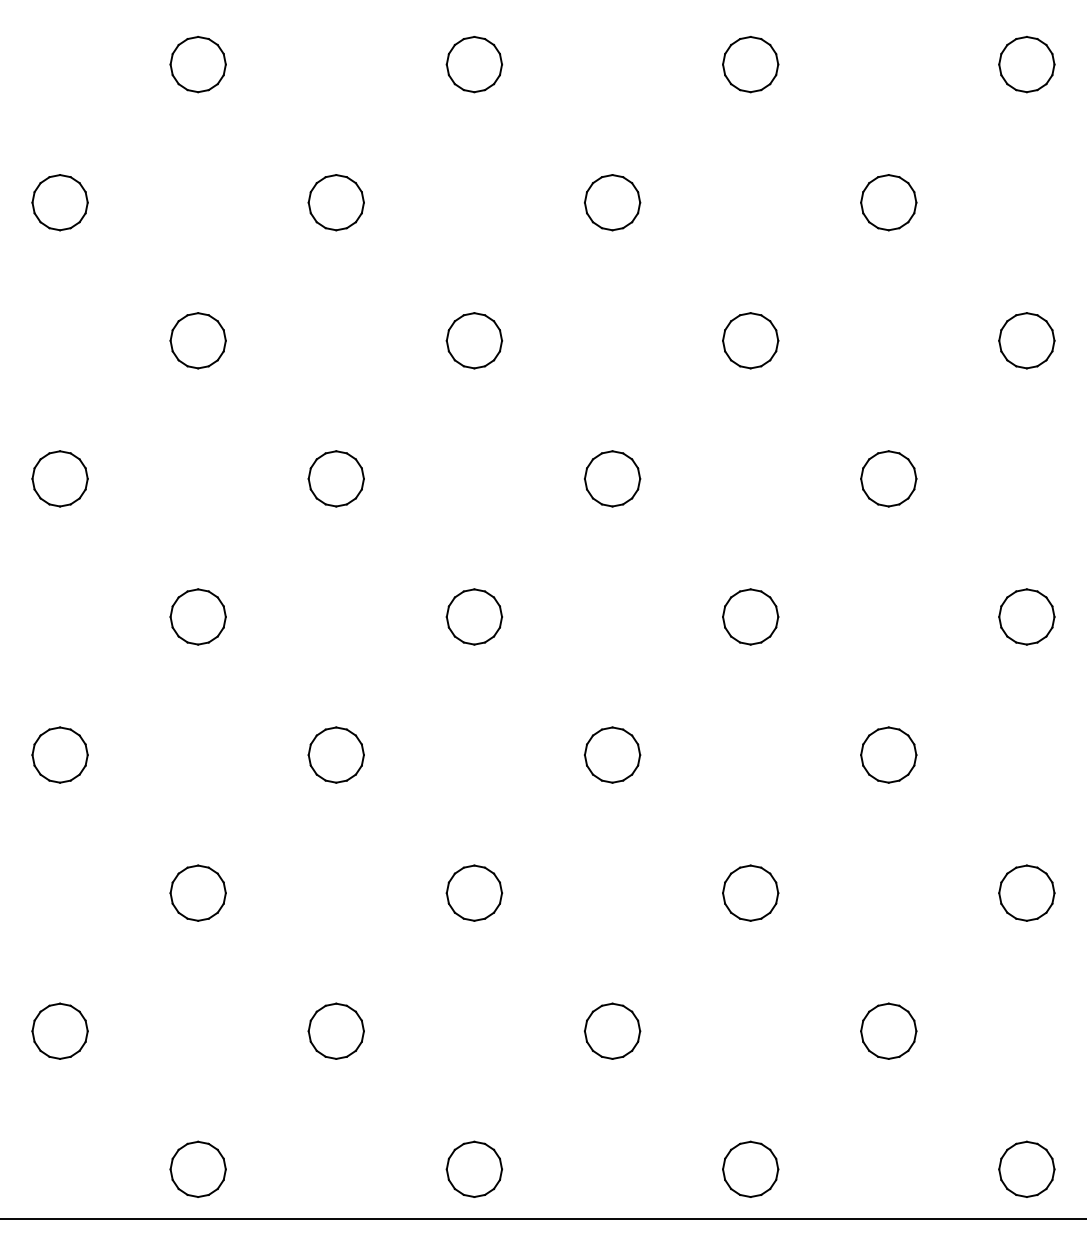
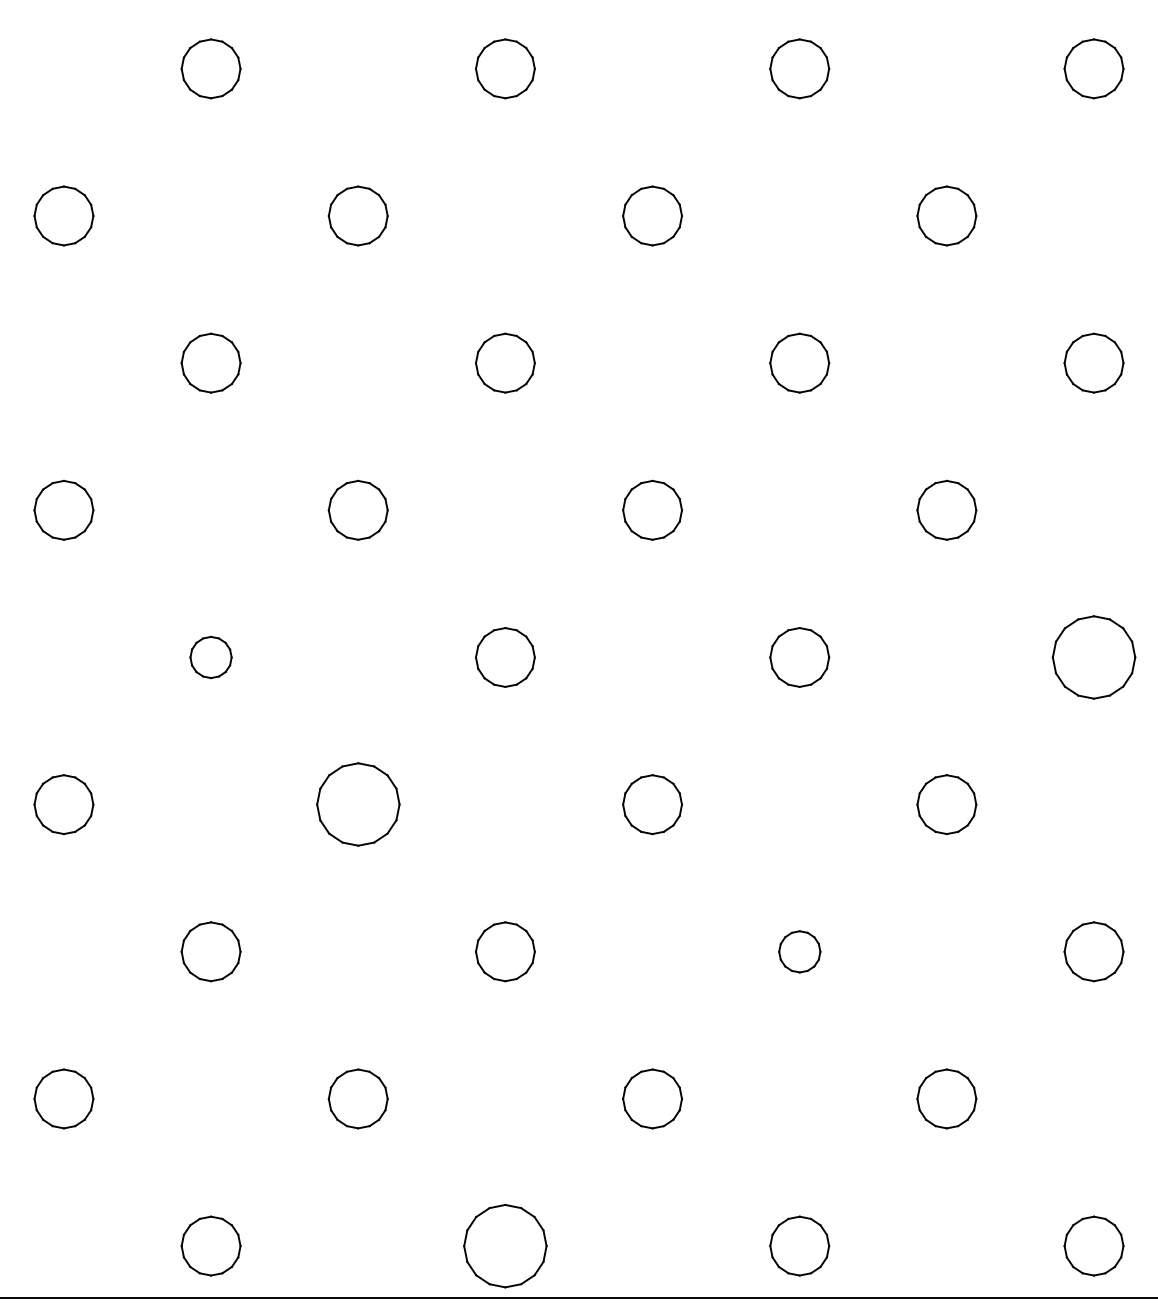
part: (197, 617) -> (210, 657), size x0.7
part: (1026, 617) -> (1093, 657), size x1.4
part: (335, 754) -> (357, 804), size x1.4
part: (750, 892) -> (799, 951), size x0.7
part: (474, 1168) -> (505, 1245), size x1.4

